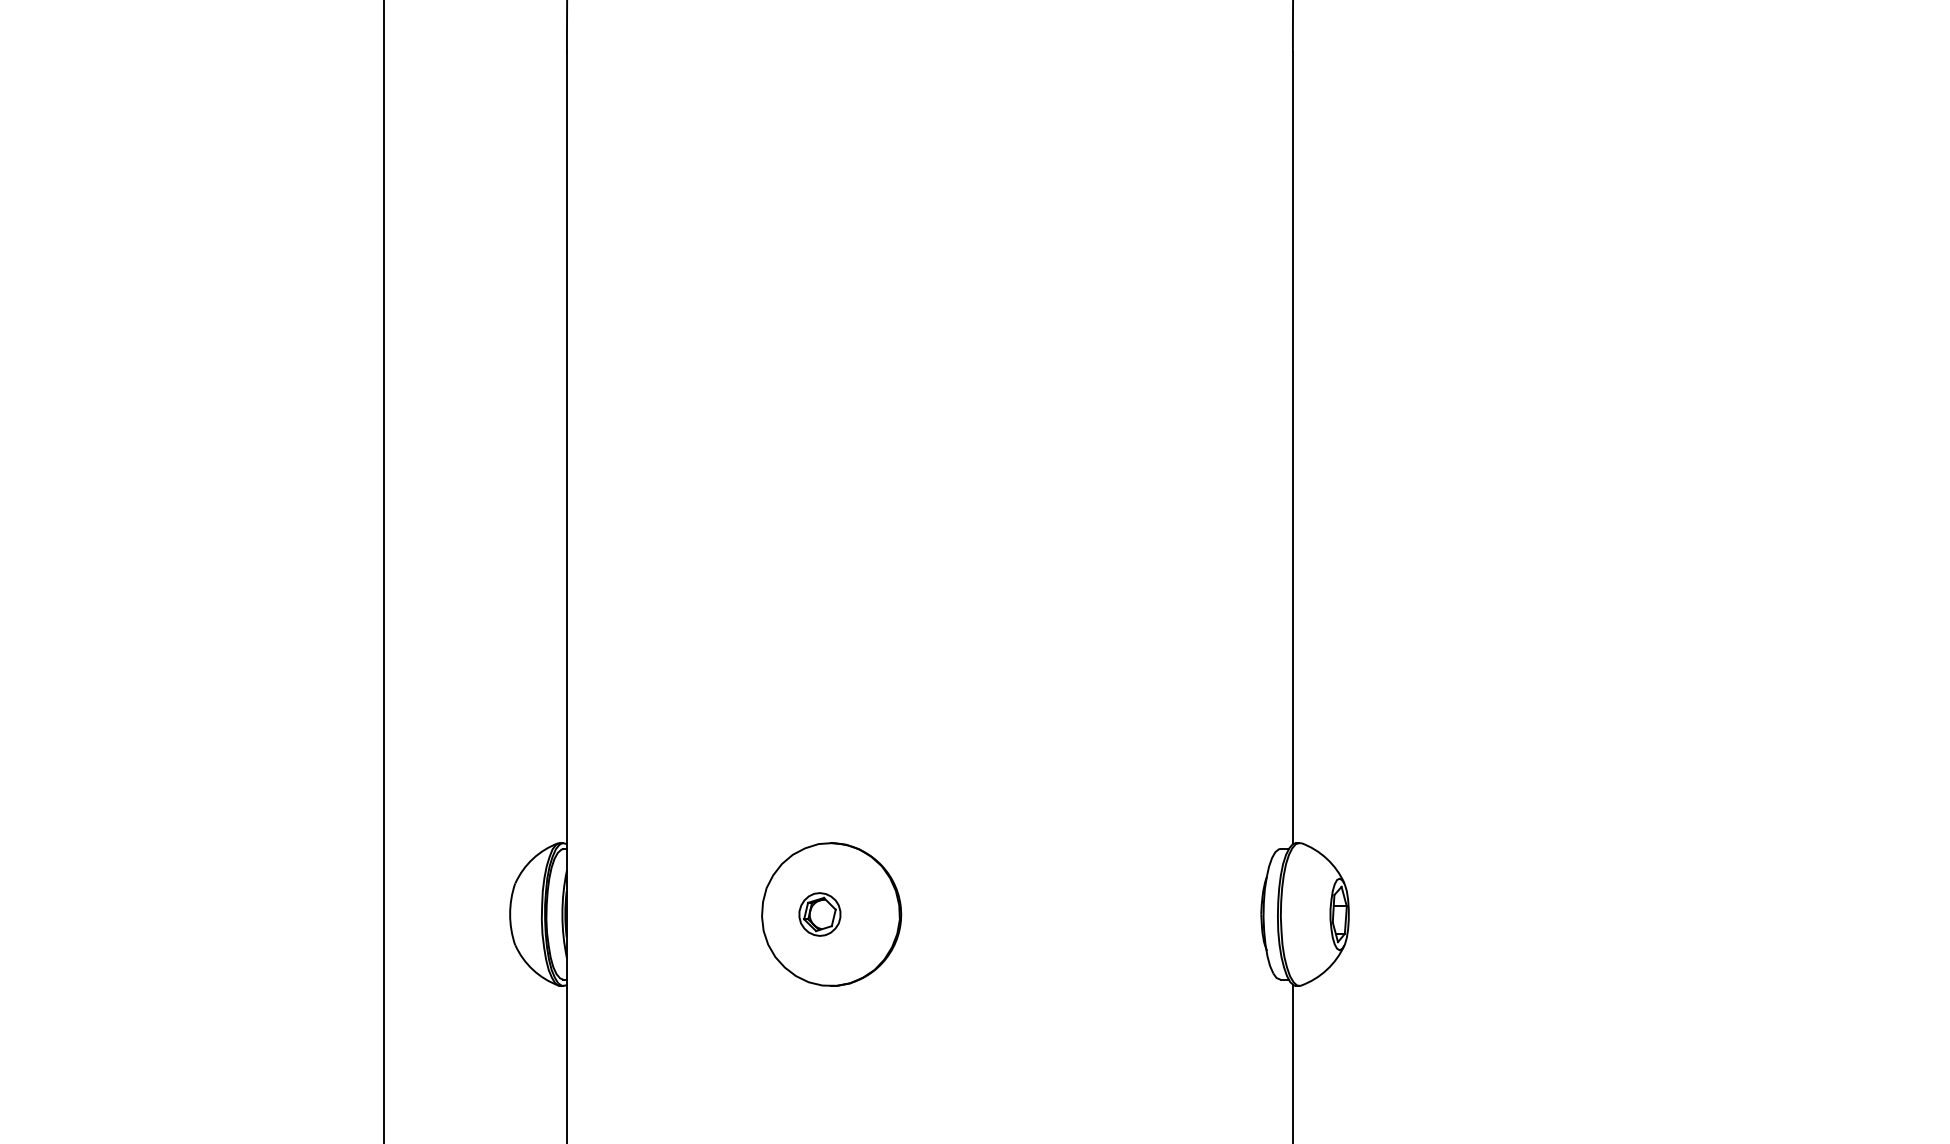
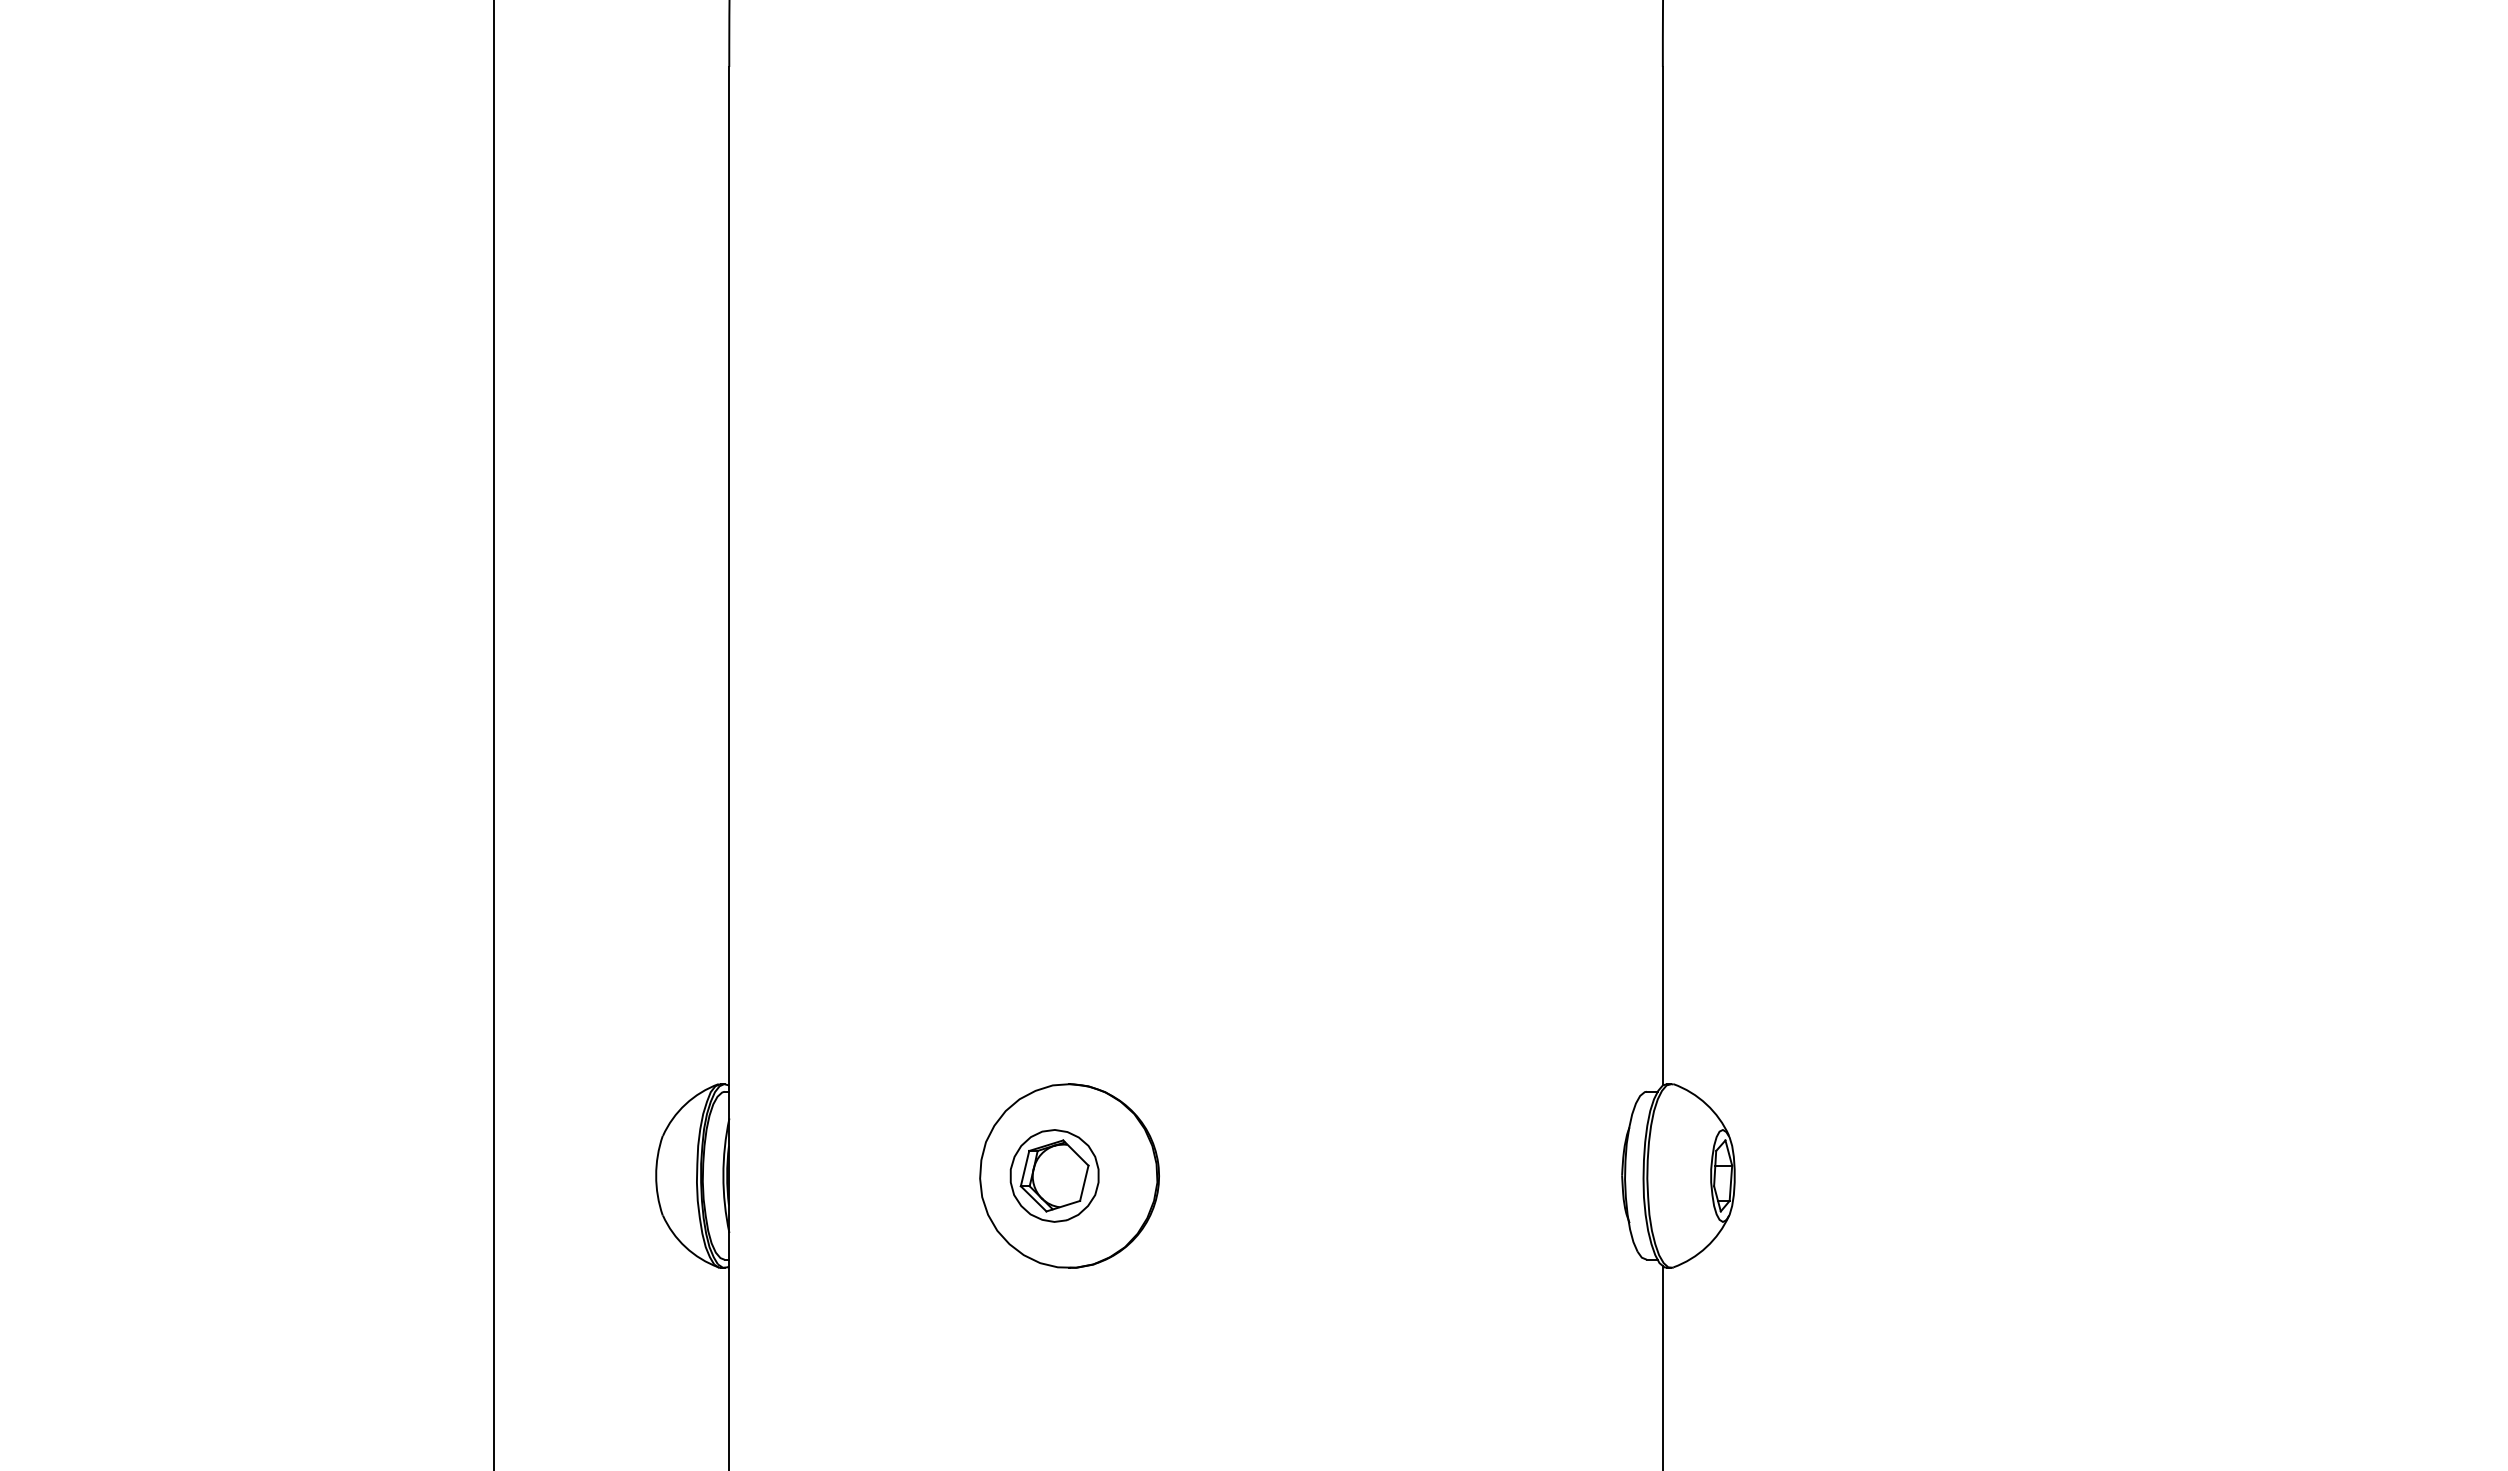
part: (819, 914) -> (1054, 1175), size x1.67

